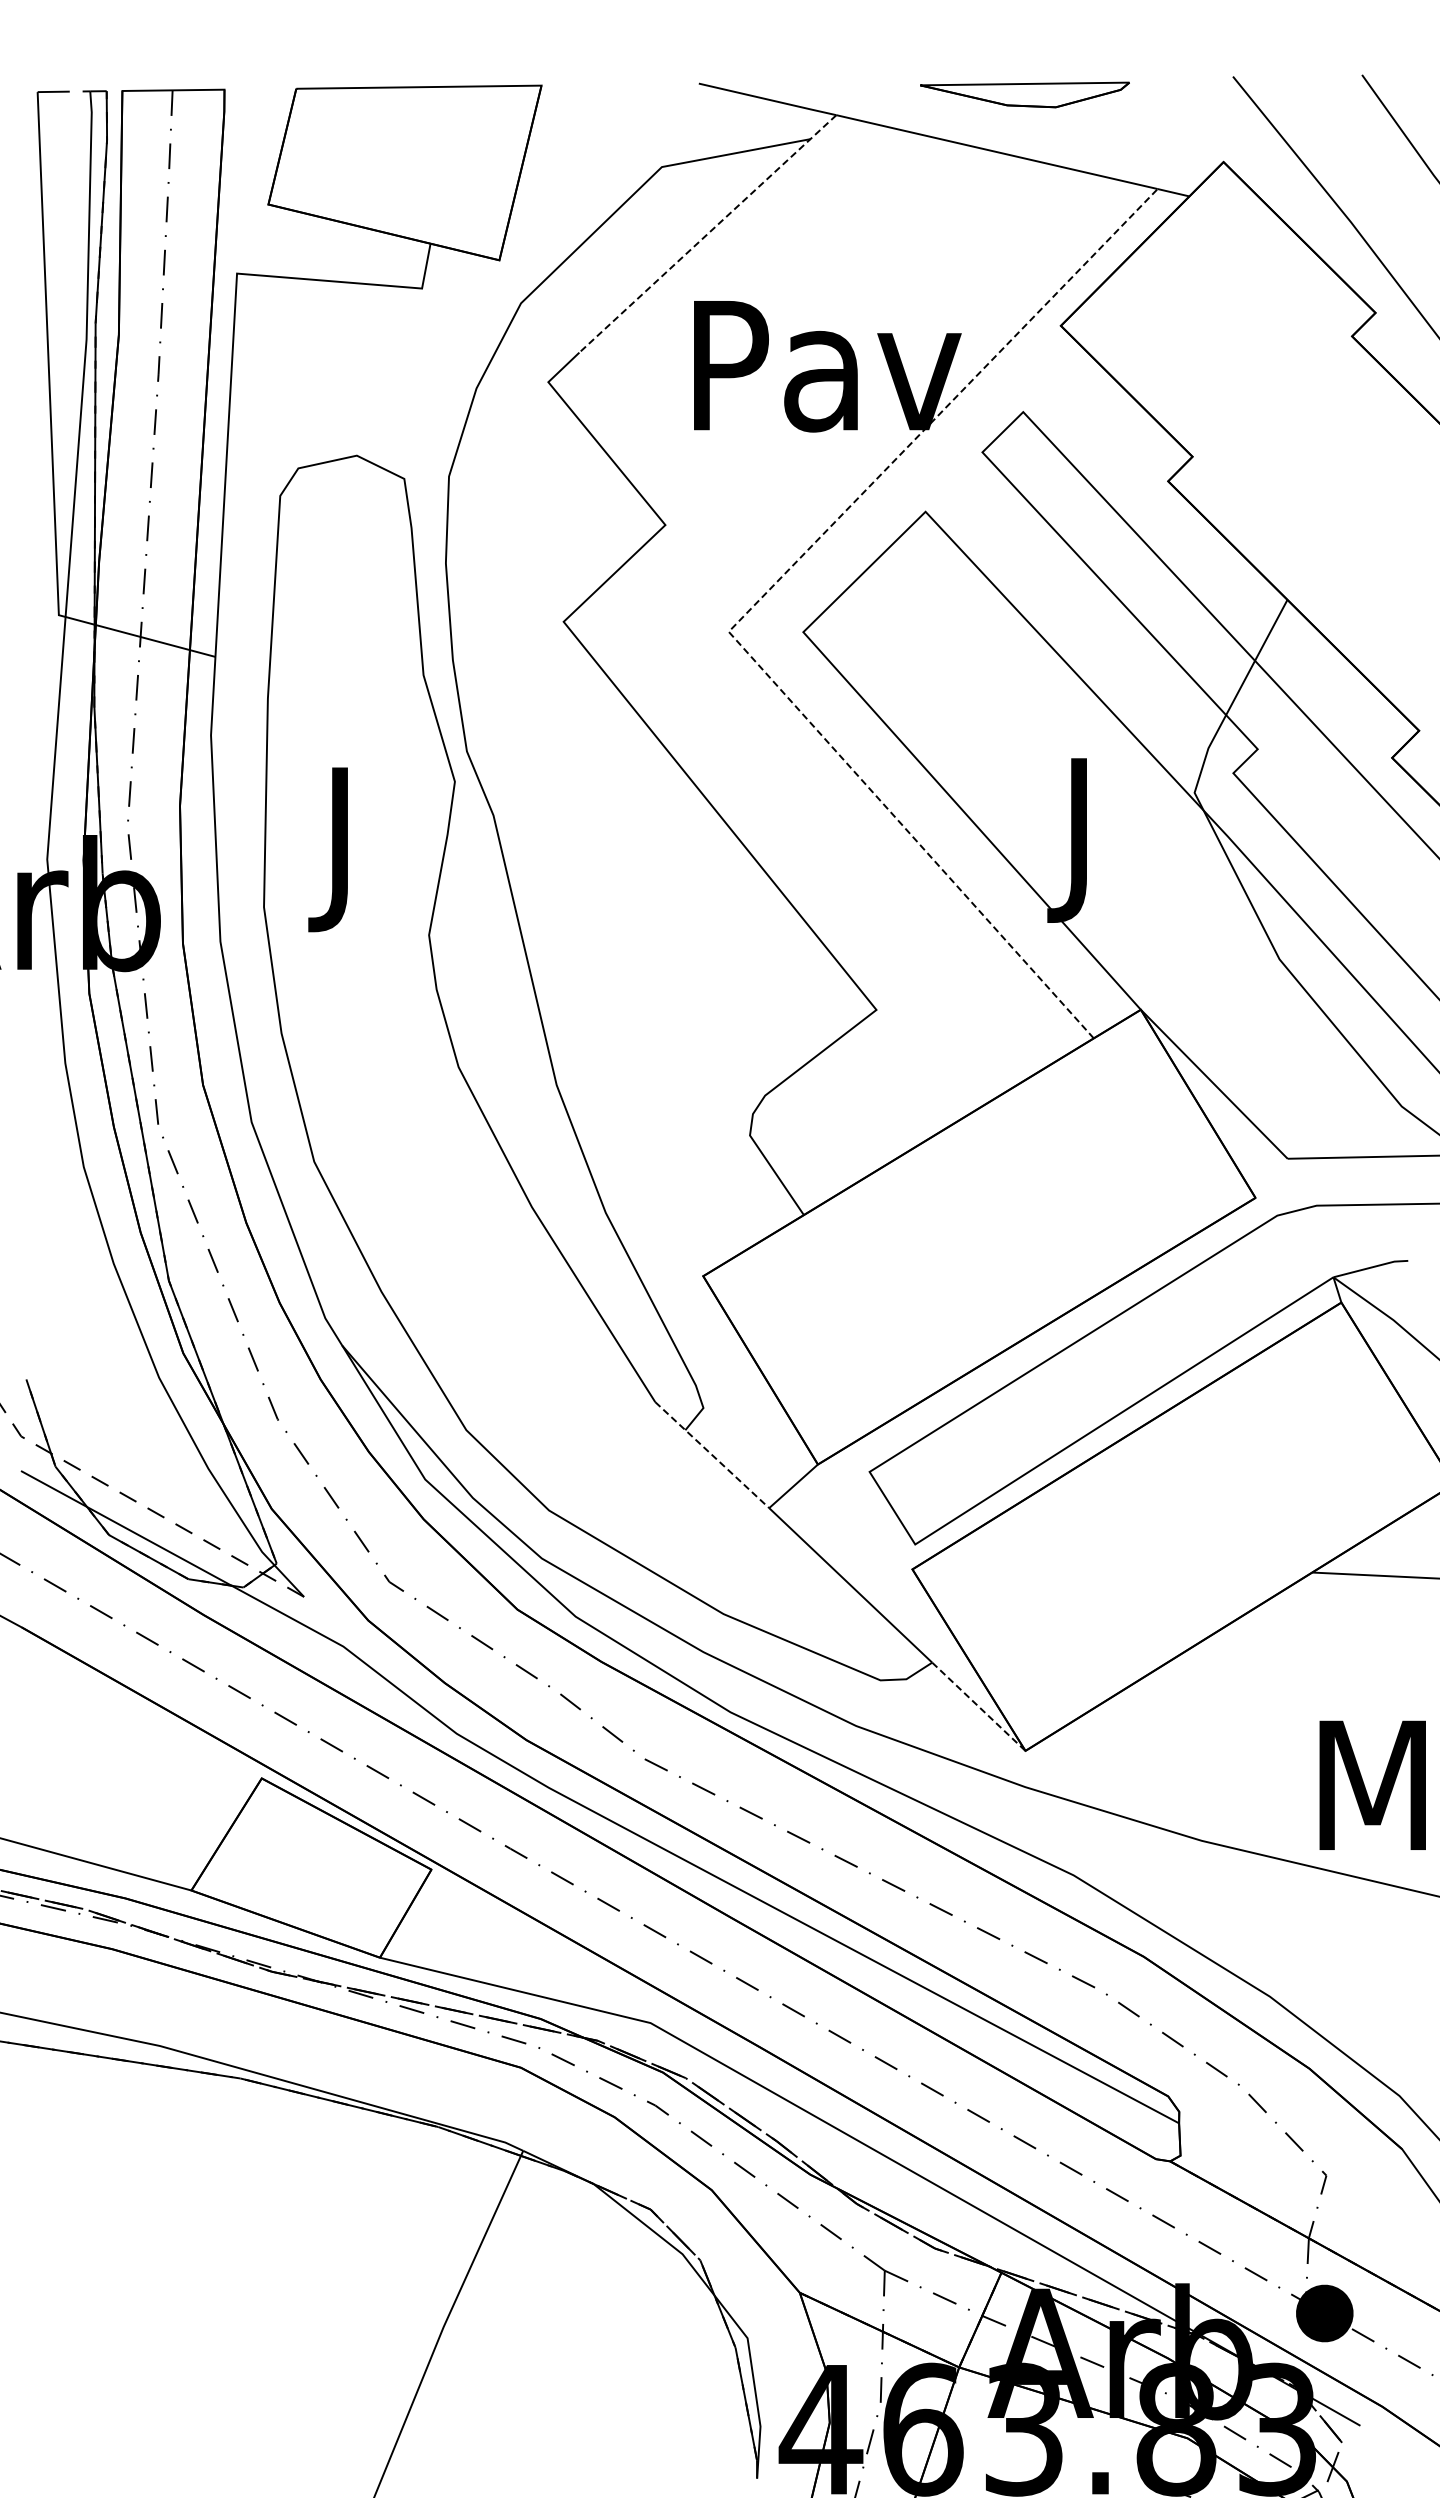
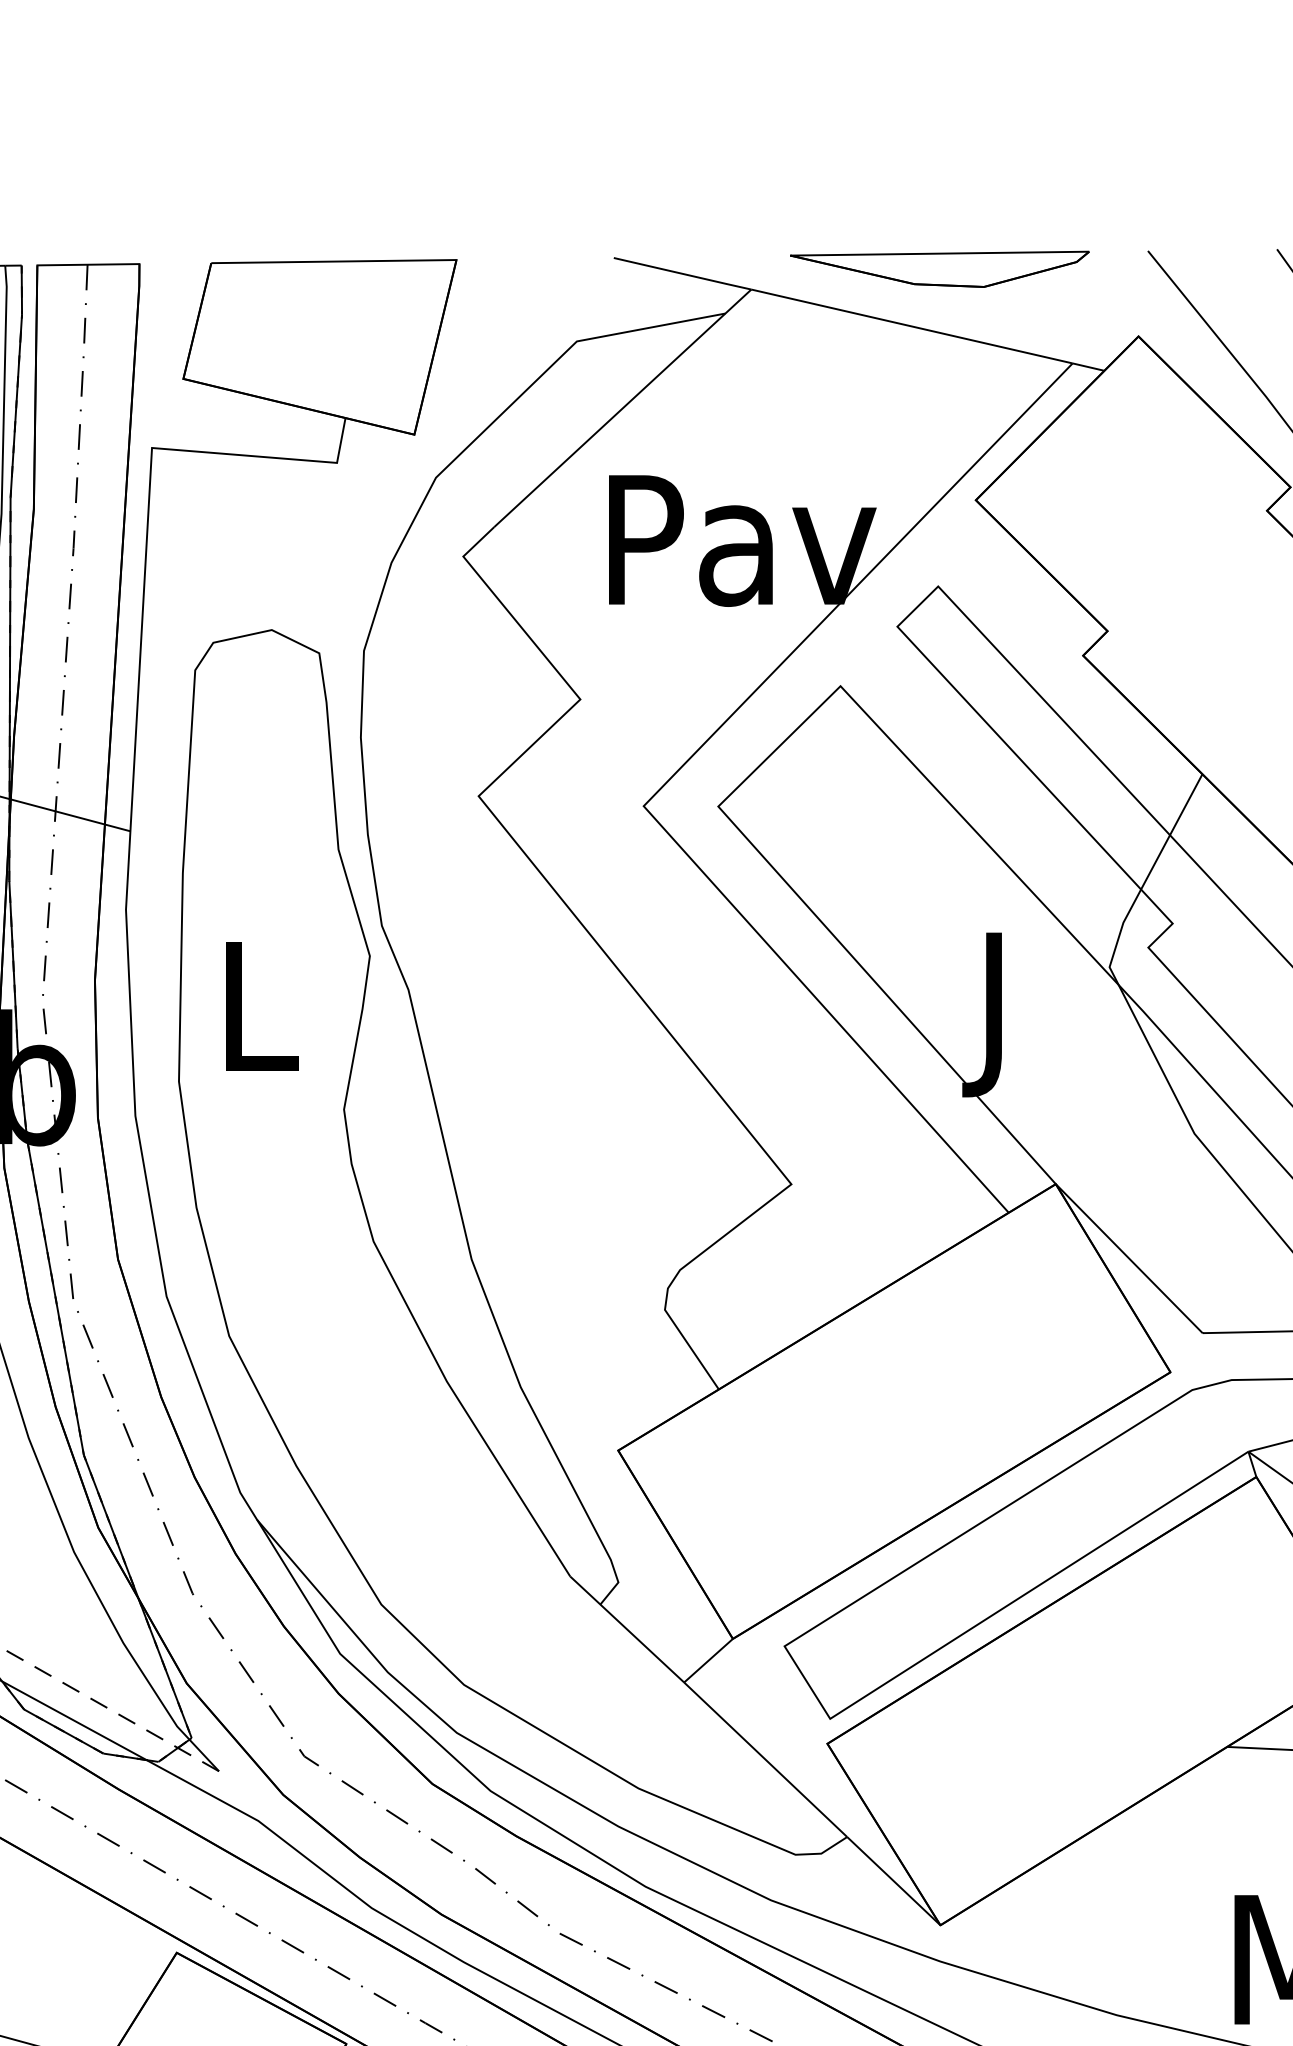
part: (1024, 94) -> (939, 268), size x1.43
line: (707, 233) -> (622, 407), dashed -> solid
line: (753, 606) -> (668, 780), dashed -> solid
text: (345, 849) -> (260, 1023), J -> L
line: (712, 1455) -> (627, 1629), dashed -> solid
line: (979, 1707) -> (894, 1881), dashed -> solid

